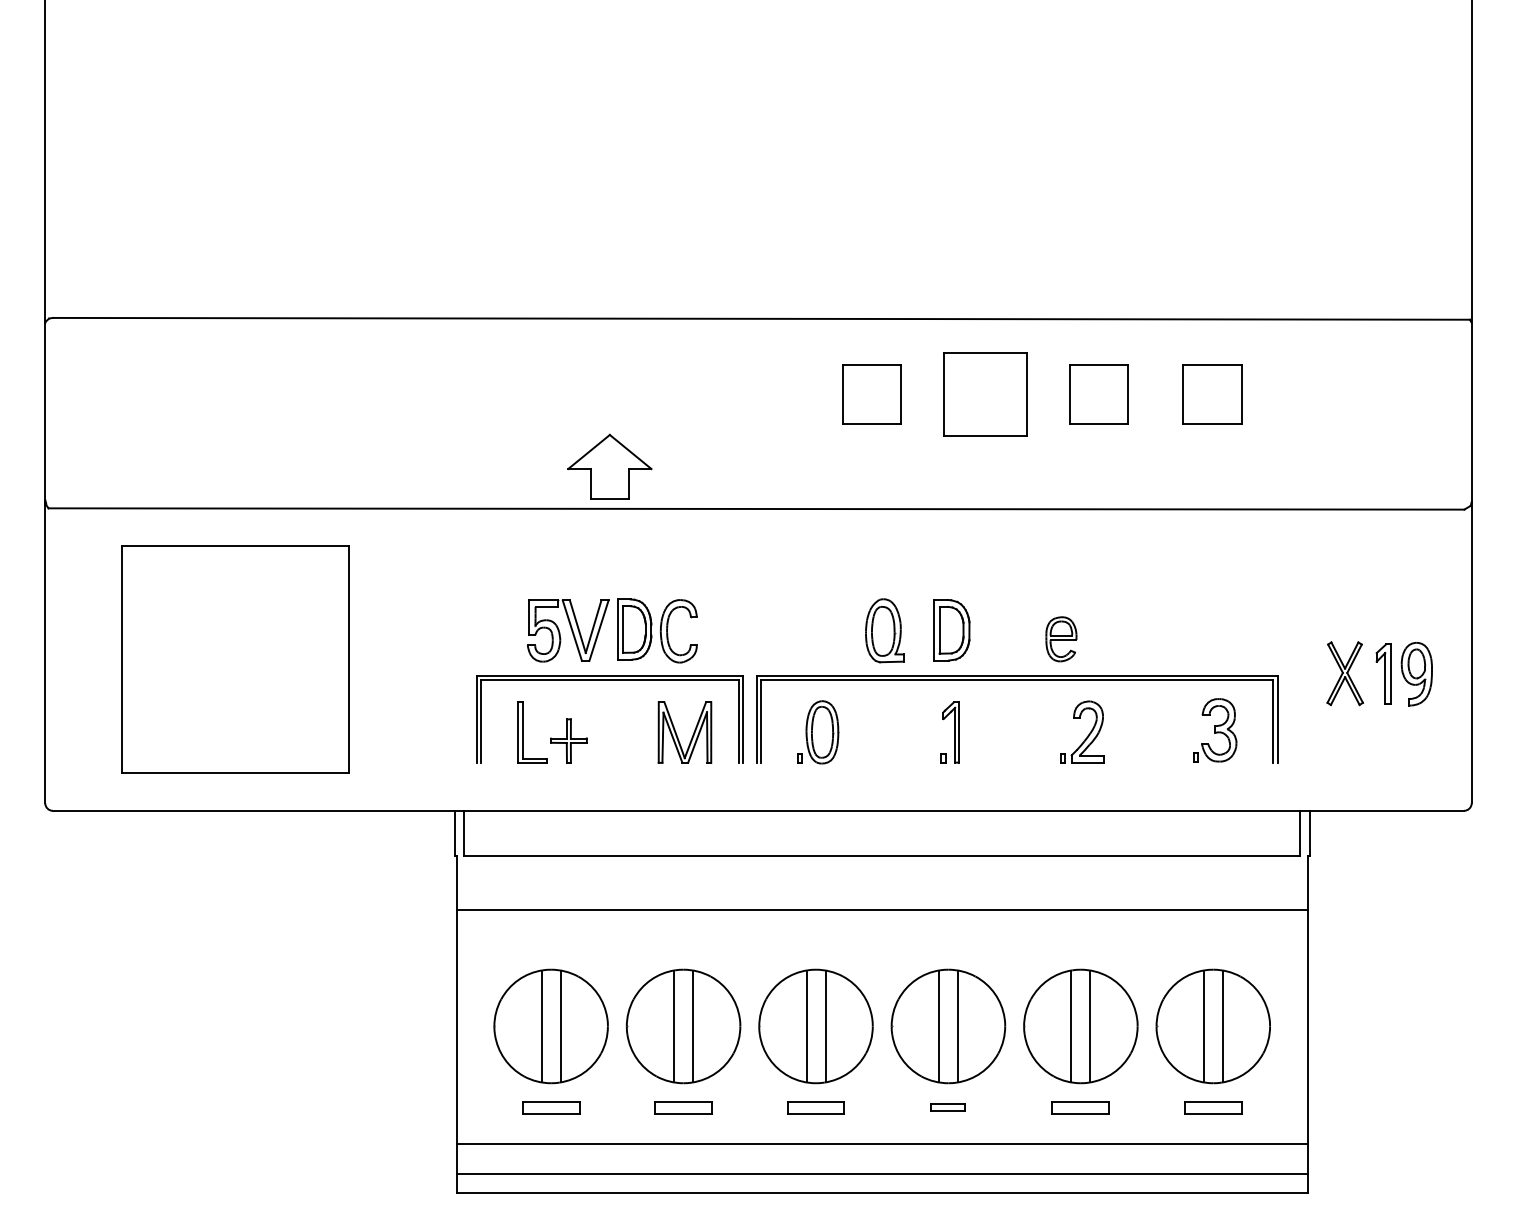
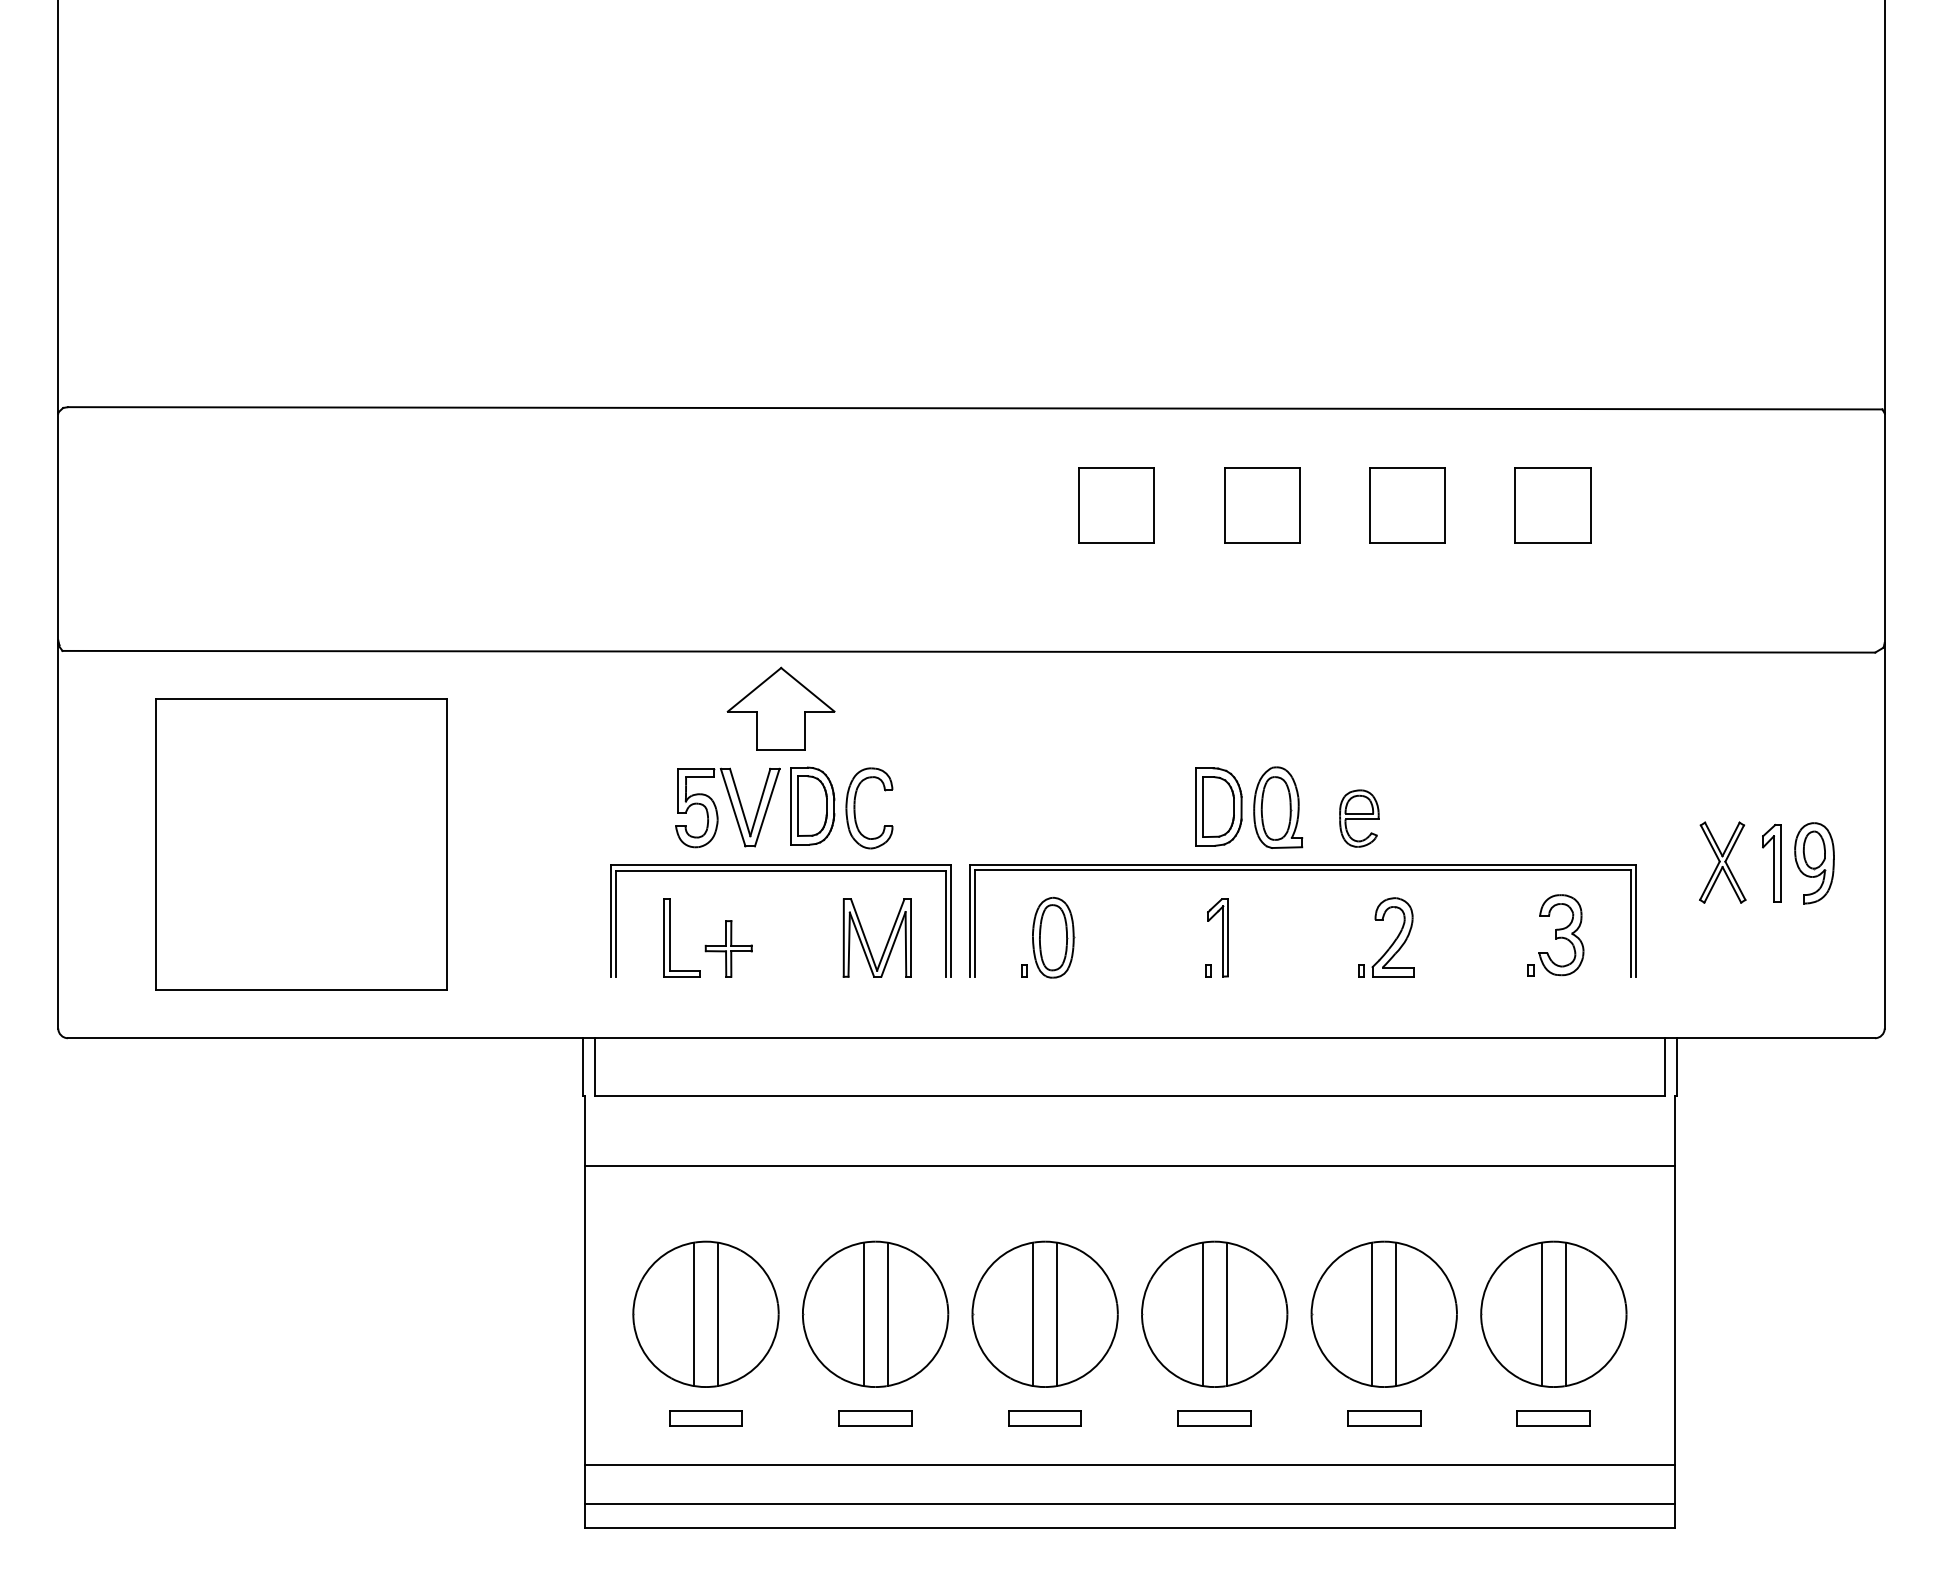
part: (985, 394) -> (1262, 505), size x0.71
part: (609, 466) -> (780, 708), moved
part: (885, 630) -> (1278, 807), moved
part: (948, 1107) -> (1214, 1418), size x1.67

